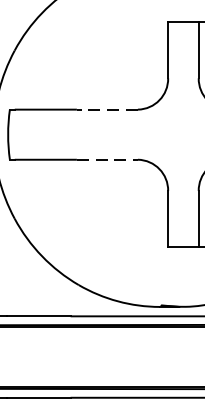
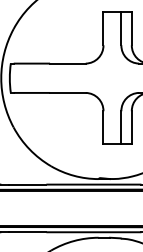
line: (106, 109) -> (67, 63), dashed -> solid
line: (106, 158) -> (67, 92), dashed -> solid

